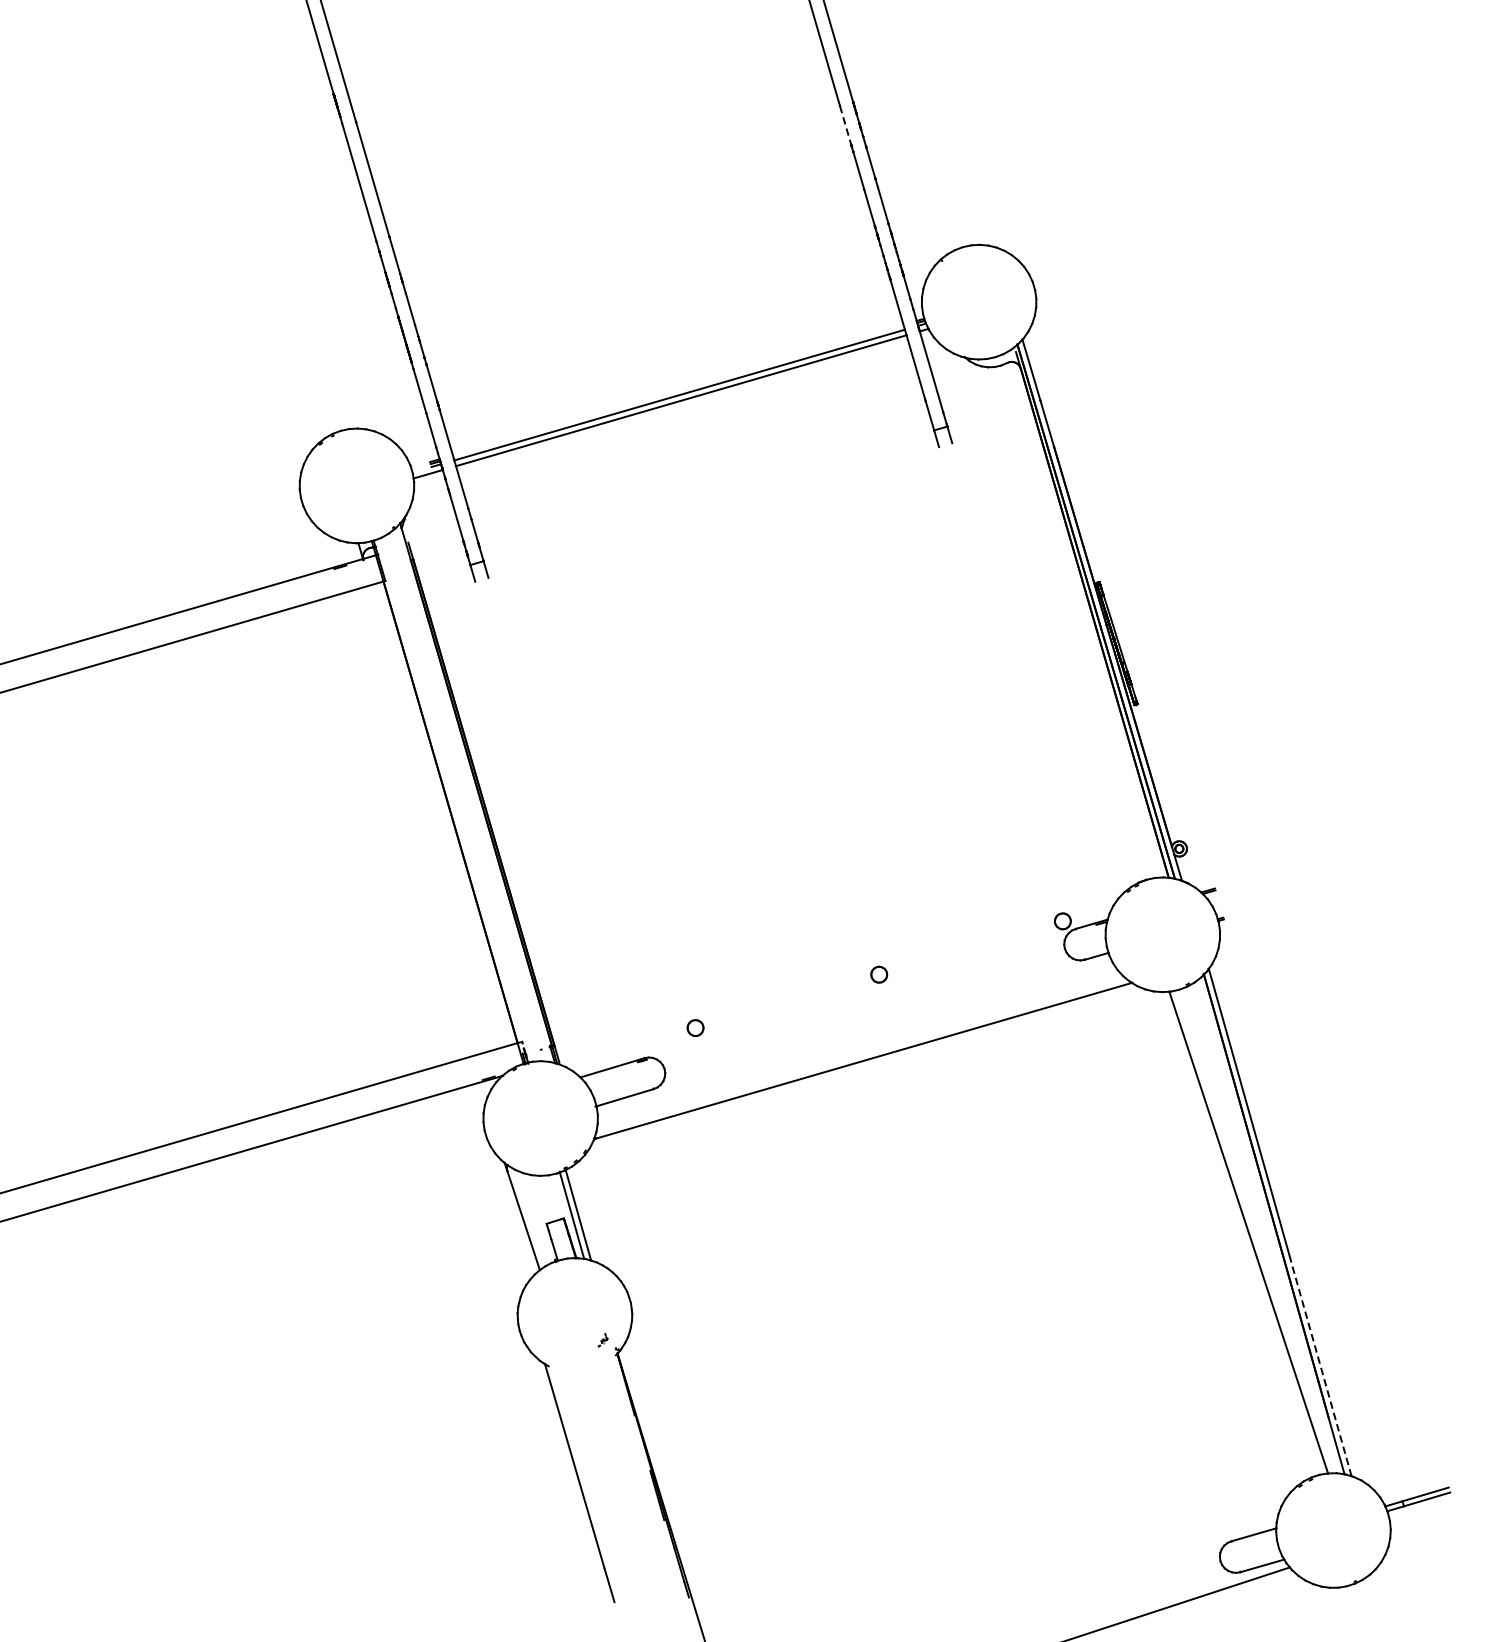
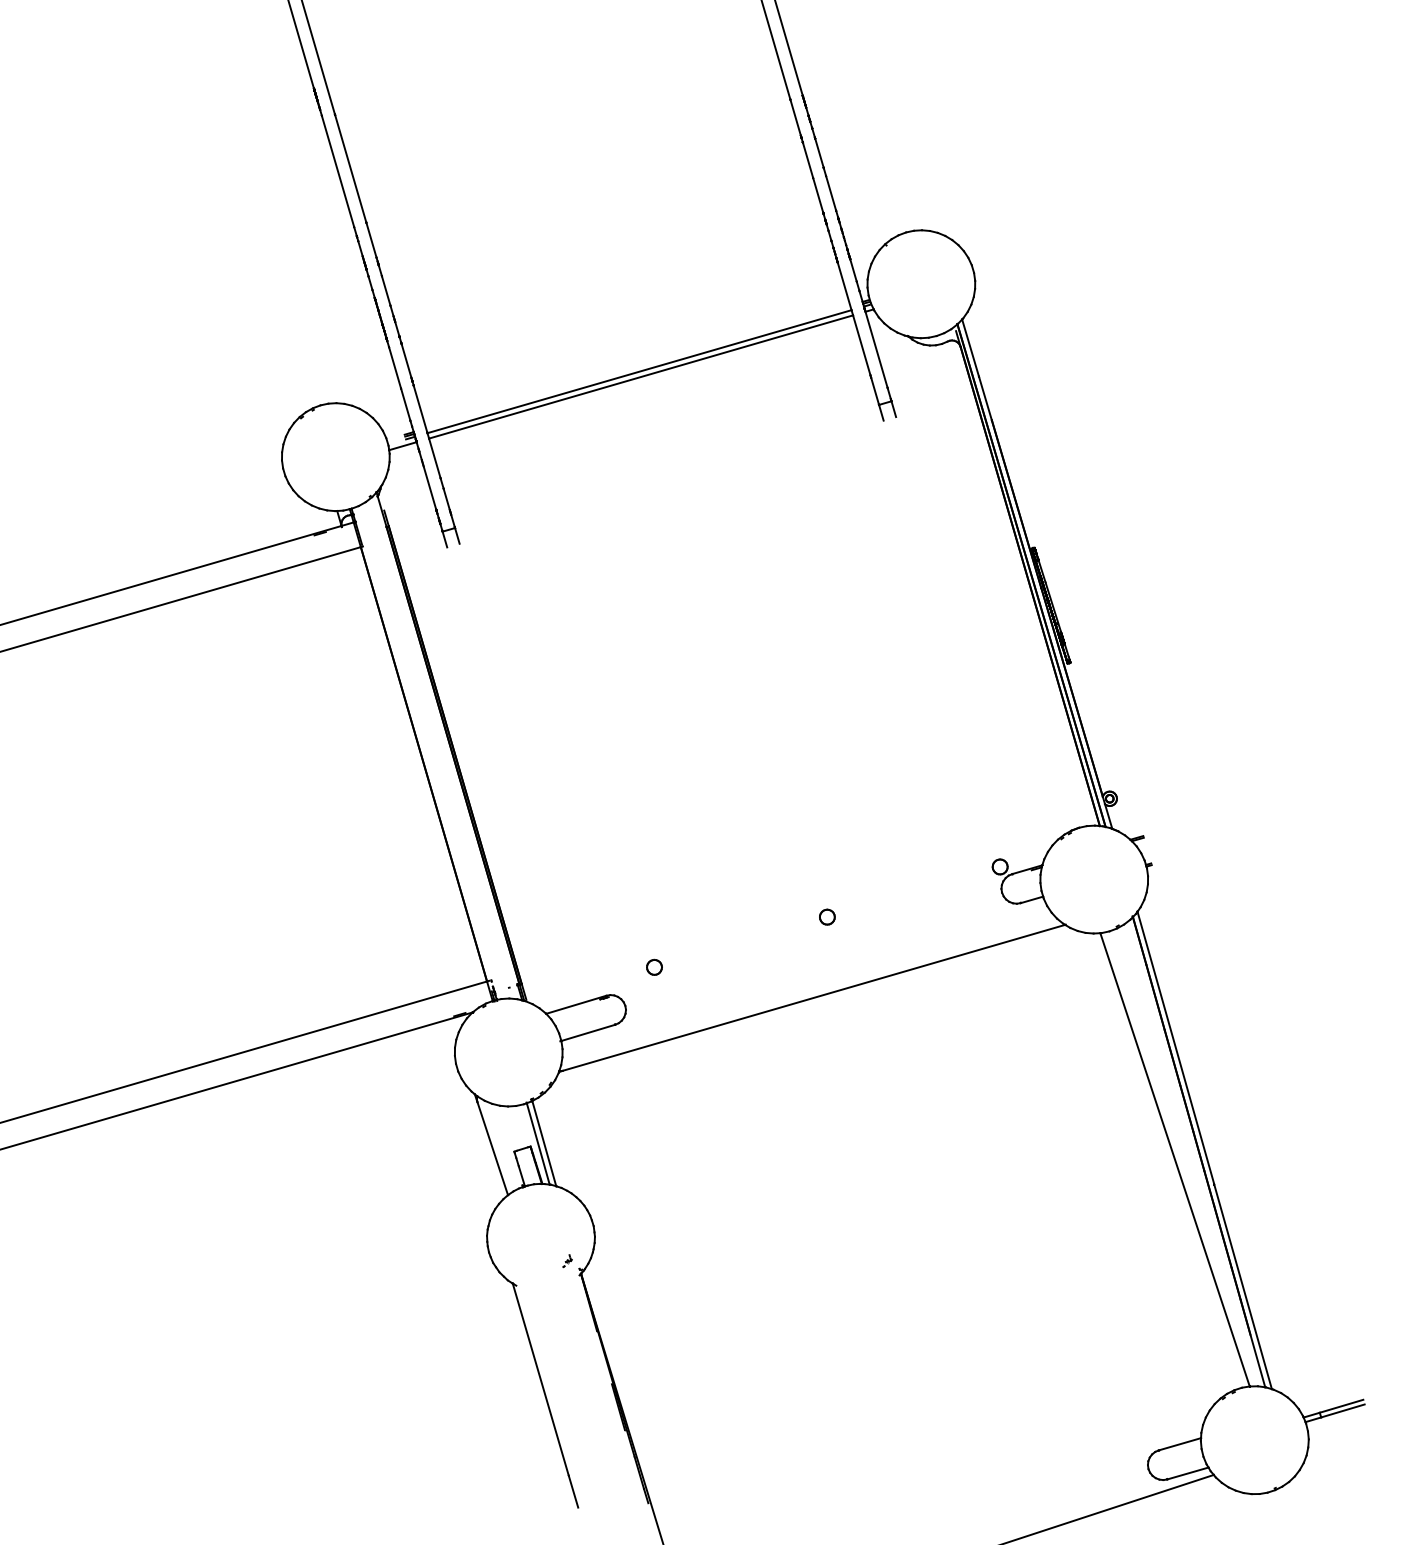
line: (845, 124) -> (795, 117), dashed -> solid
line: (1320, 1367) -> (1242, 1286), dashed -> solid

